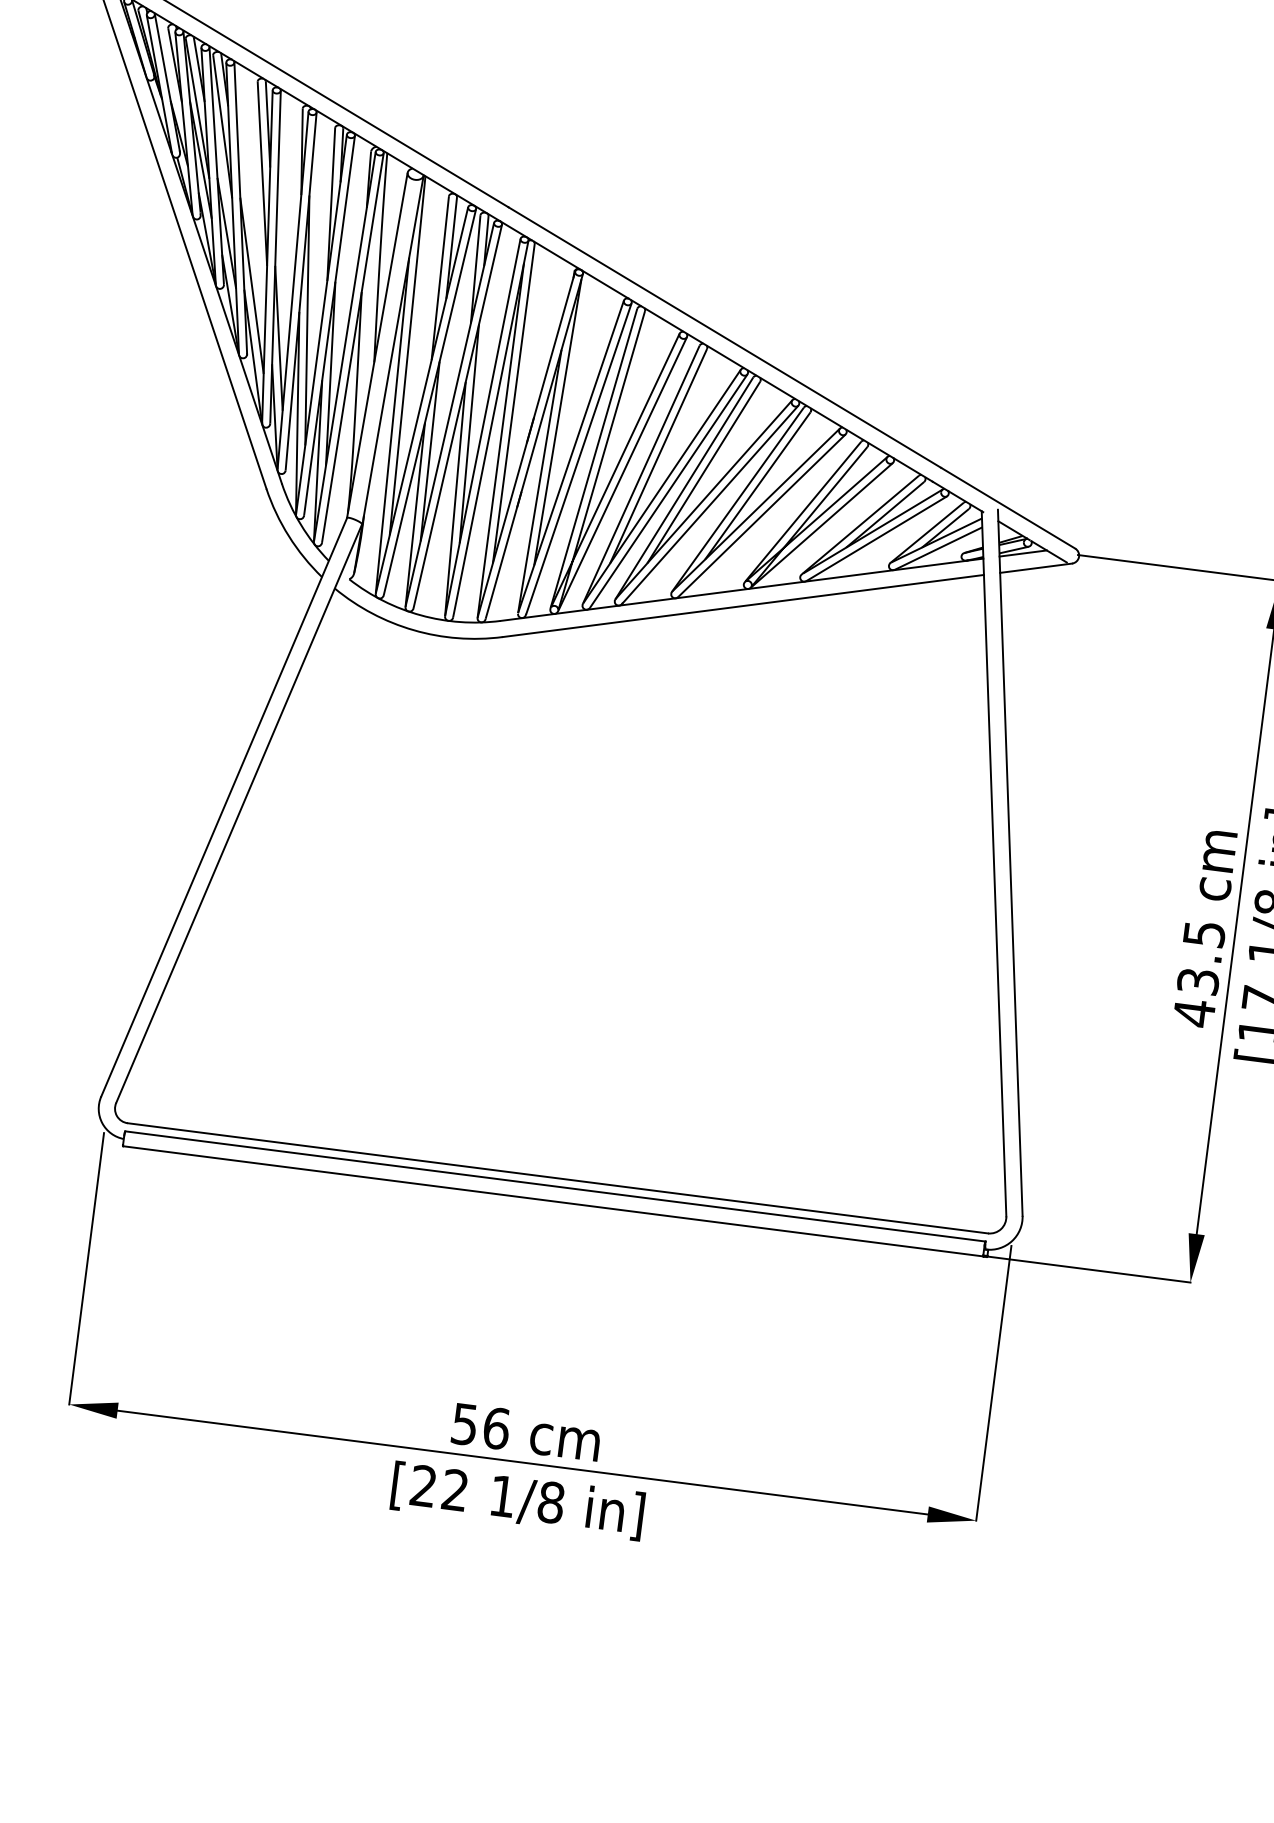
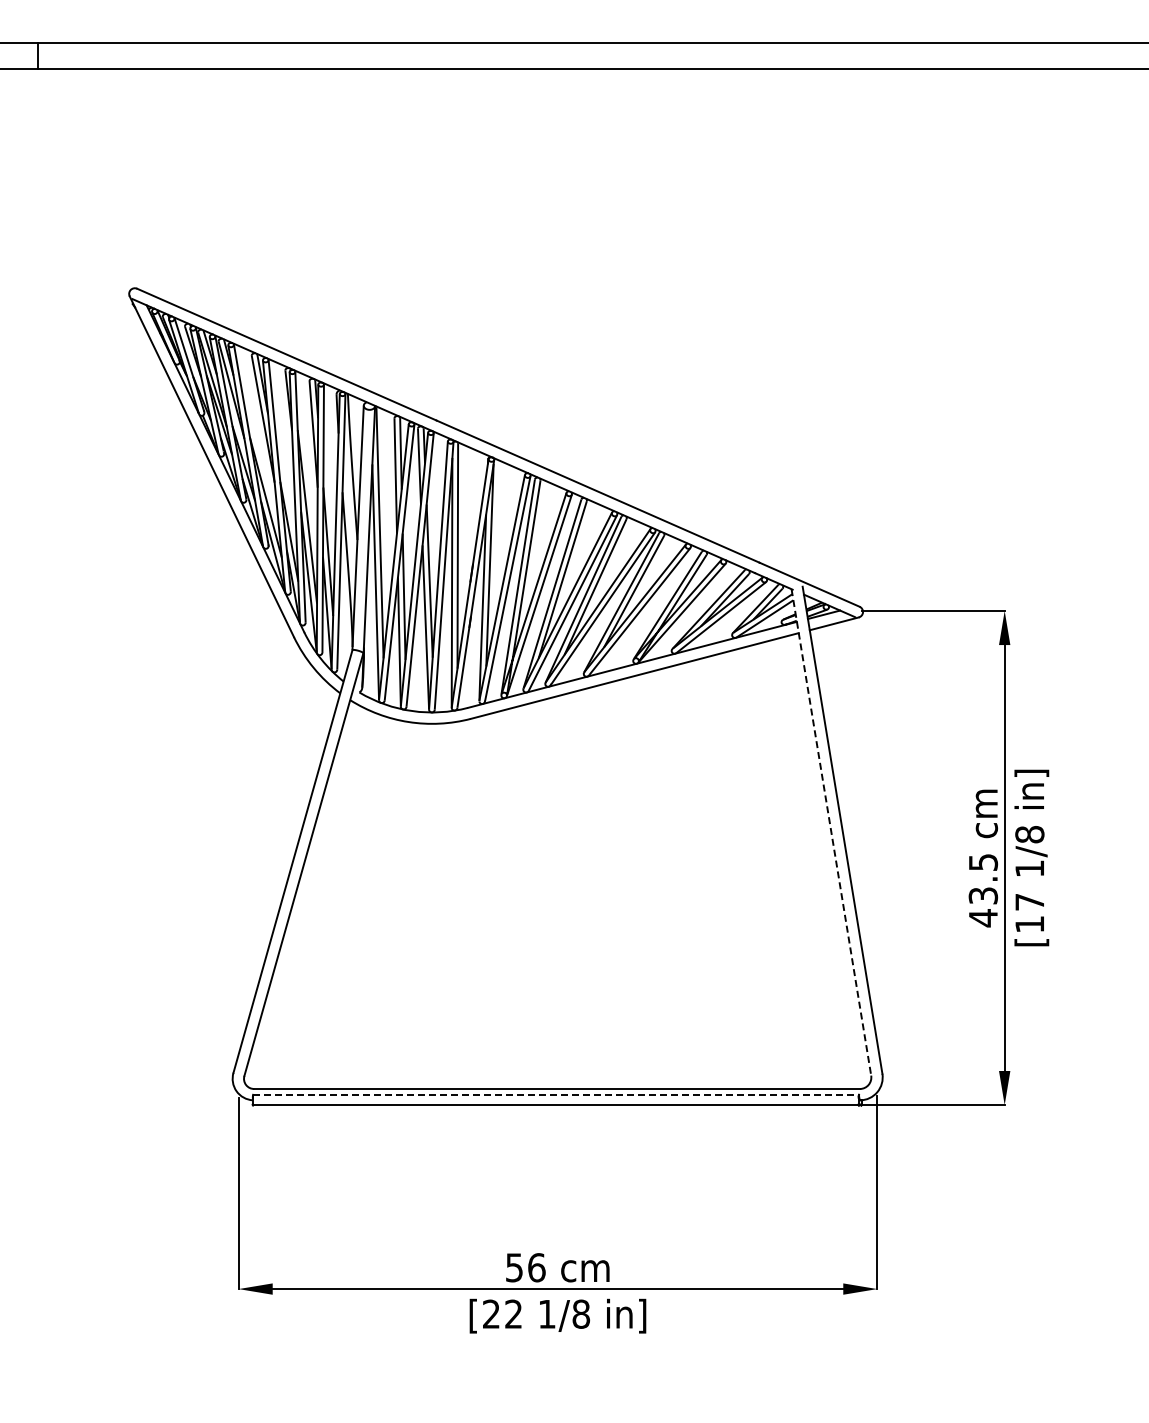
line: (994, 864) -> (831, 832), solid -> dashed
line: (556, 1186) -> (556, 1094), solid -> dashed

